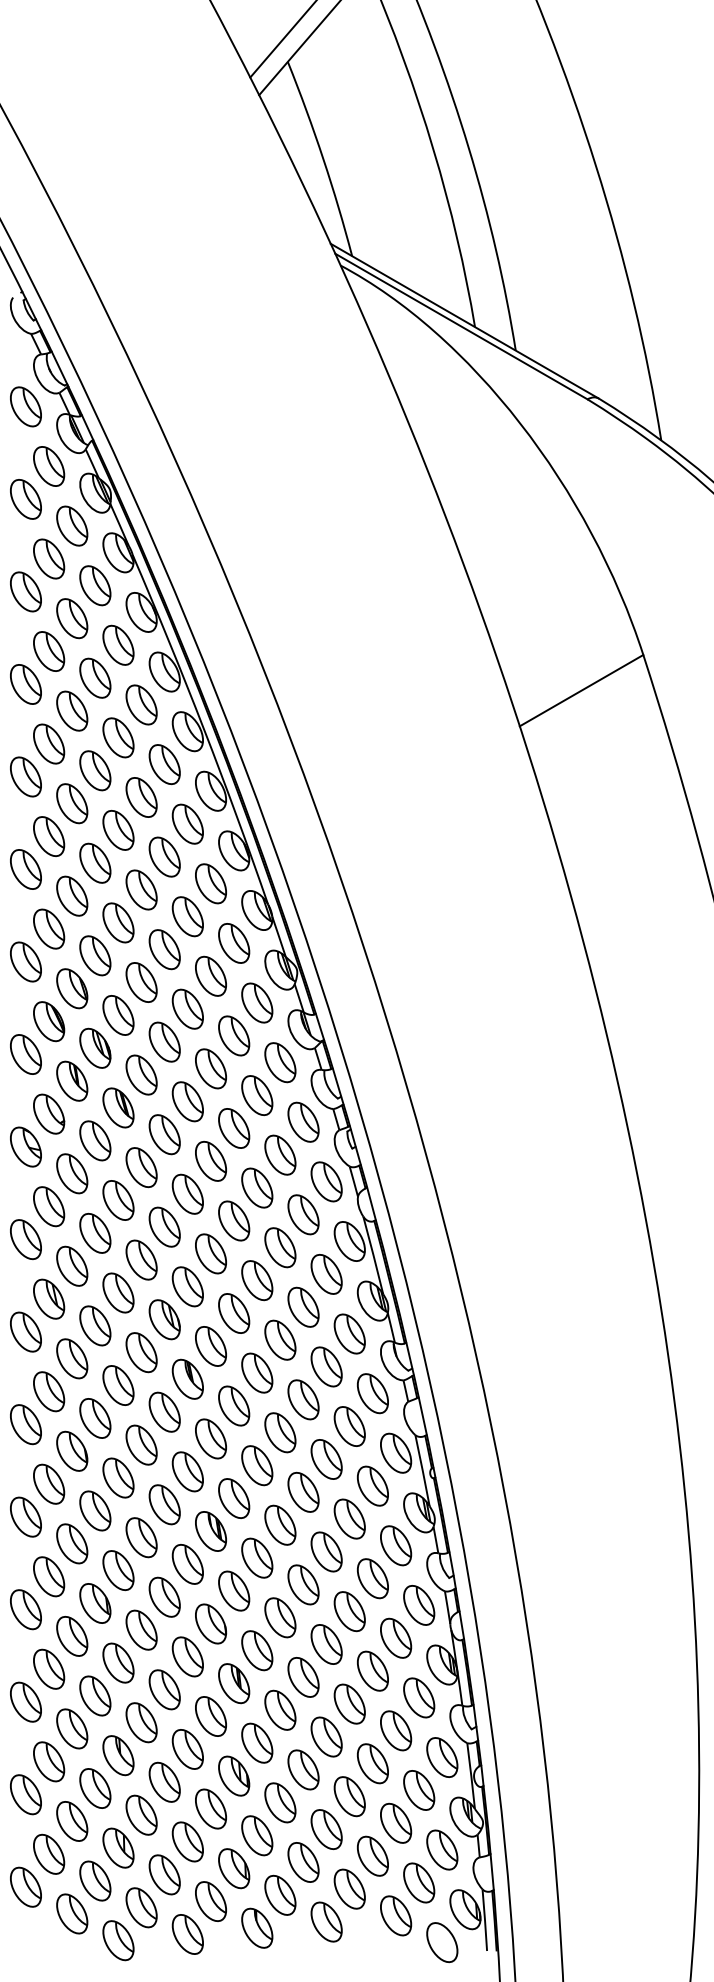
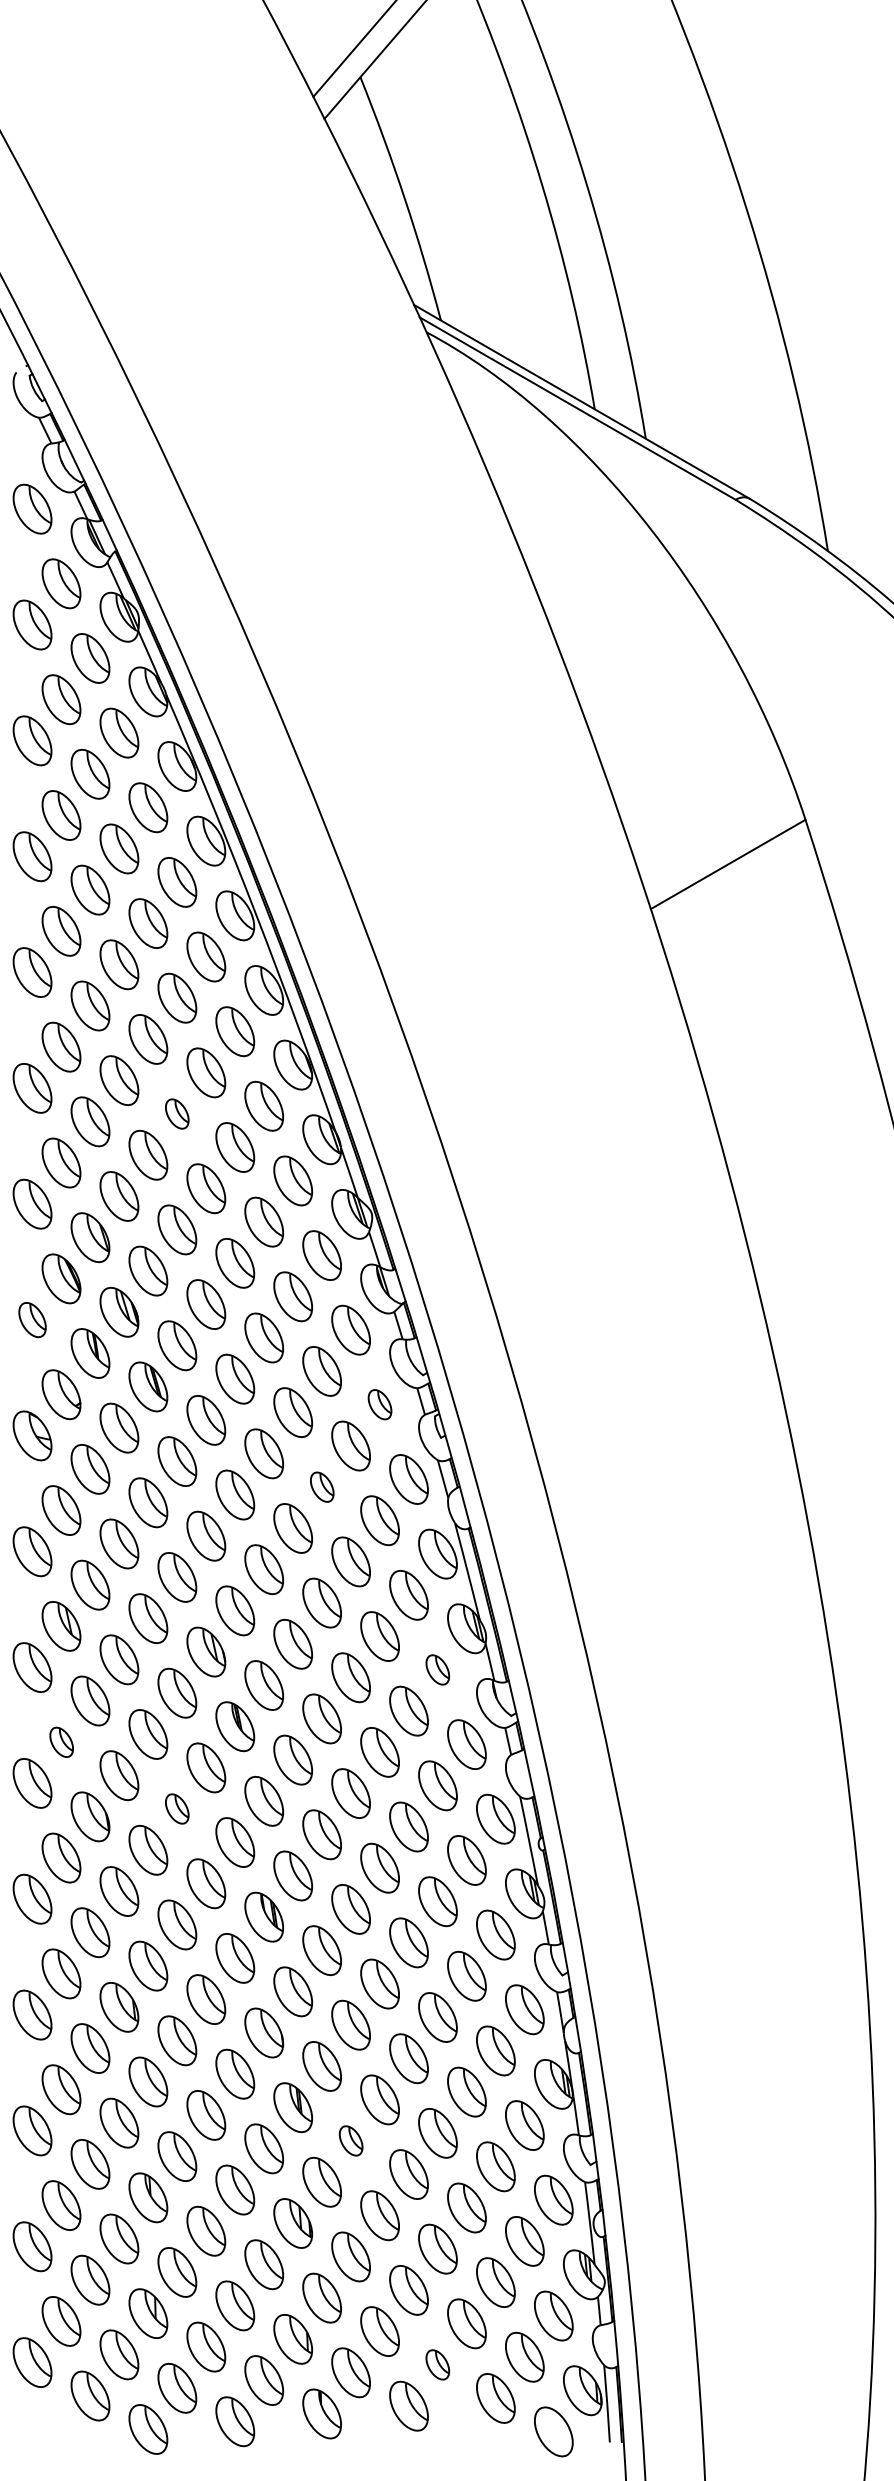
part: (141, 889) -> (177, 1113), size x0.6
part: (25, 1054) -> (31, 1320), size x0.7
part: (303, 1121) -> (380, 1403), size x0.6
part: (257, 1187) -> (322, 1486), size x0.6
part: (349, 1333) -> (437, 1669), size x0.6
part: (49, 1391) -> (62, 1741), size x0.6
part: (141, 1444) -> (177, 1808), size x0.6
part: (280, 1709) -> (351, 2140), size x0.6
part: (349, 1888) -> (437, 2364), size x0.6

